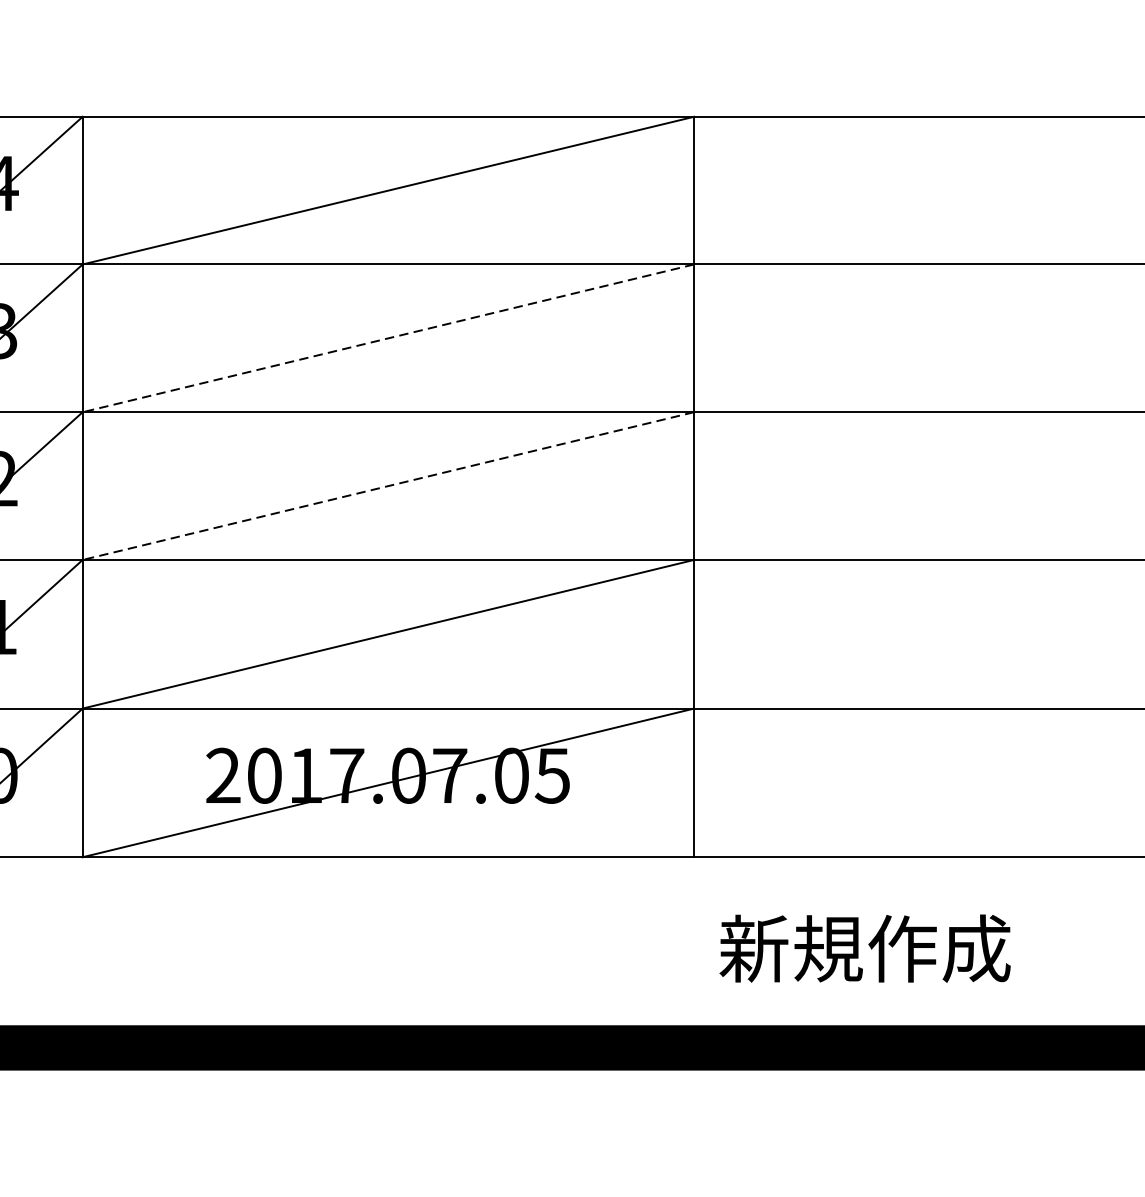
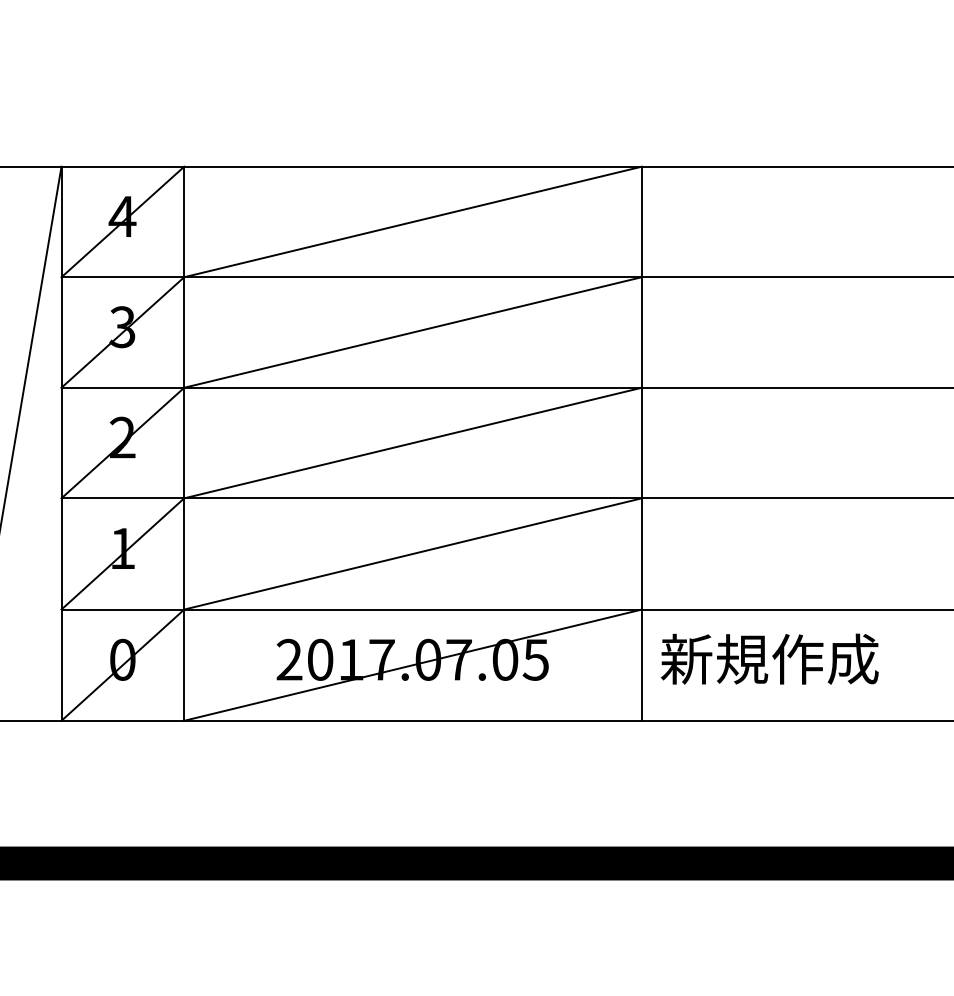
line: (387, 338) -> (412, 332), dashed -> solid
line: (387, 486) -> (412, 443), dashed -> solid
text: (864, 947) -> (769, 658), moved

